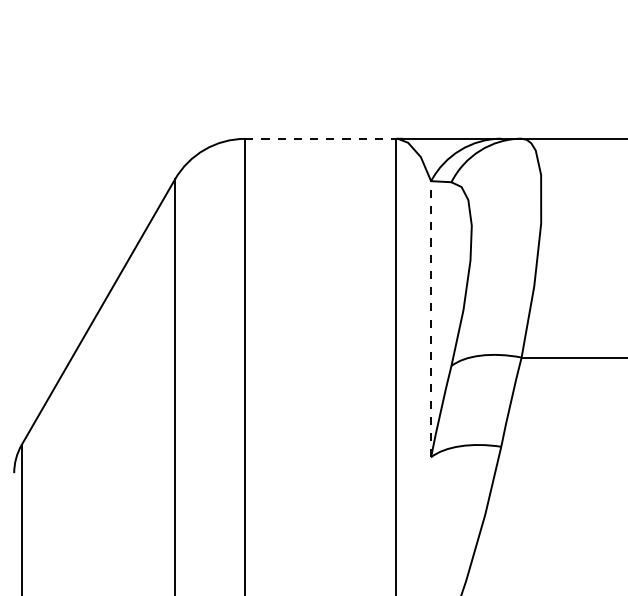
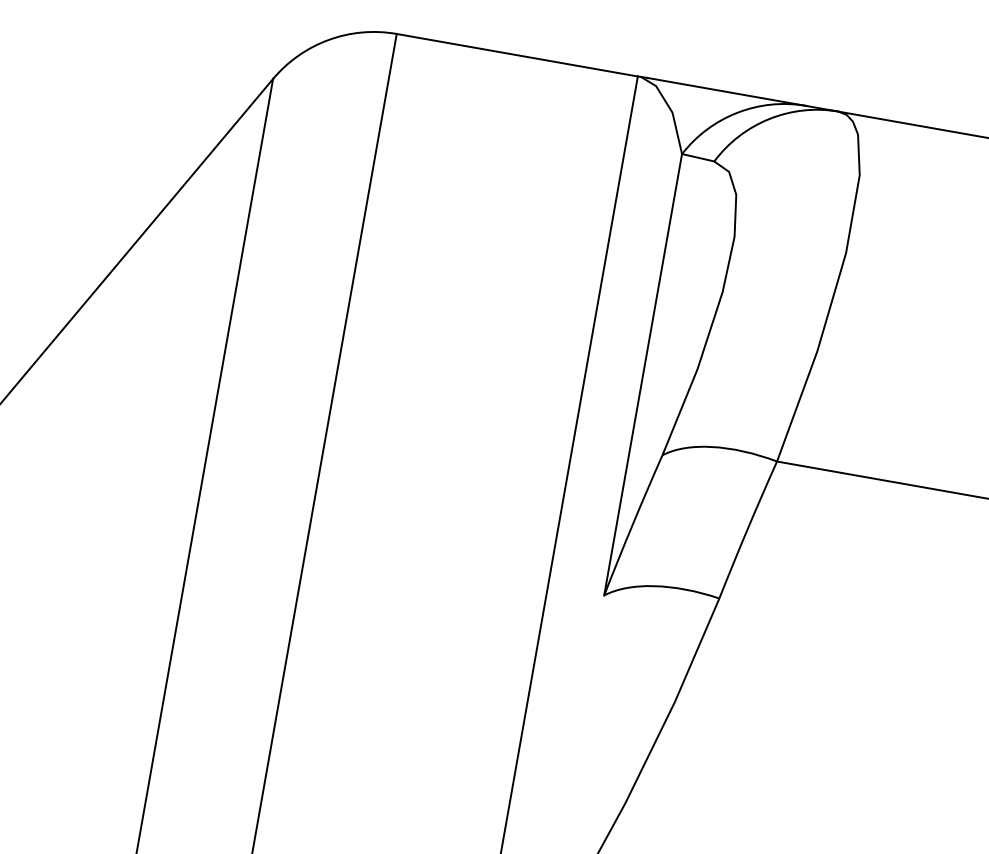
line: (321, 138) -> (518, 54), dashed -> solid
line: (431, 318) -> (643, 373), dashed -> solid

